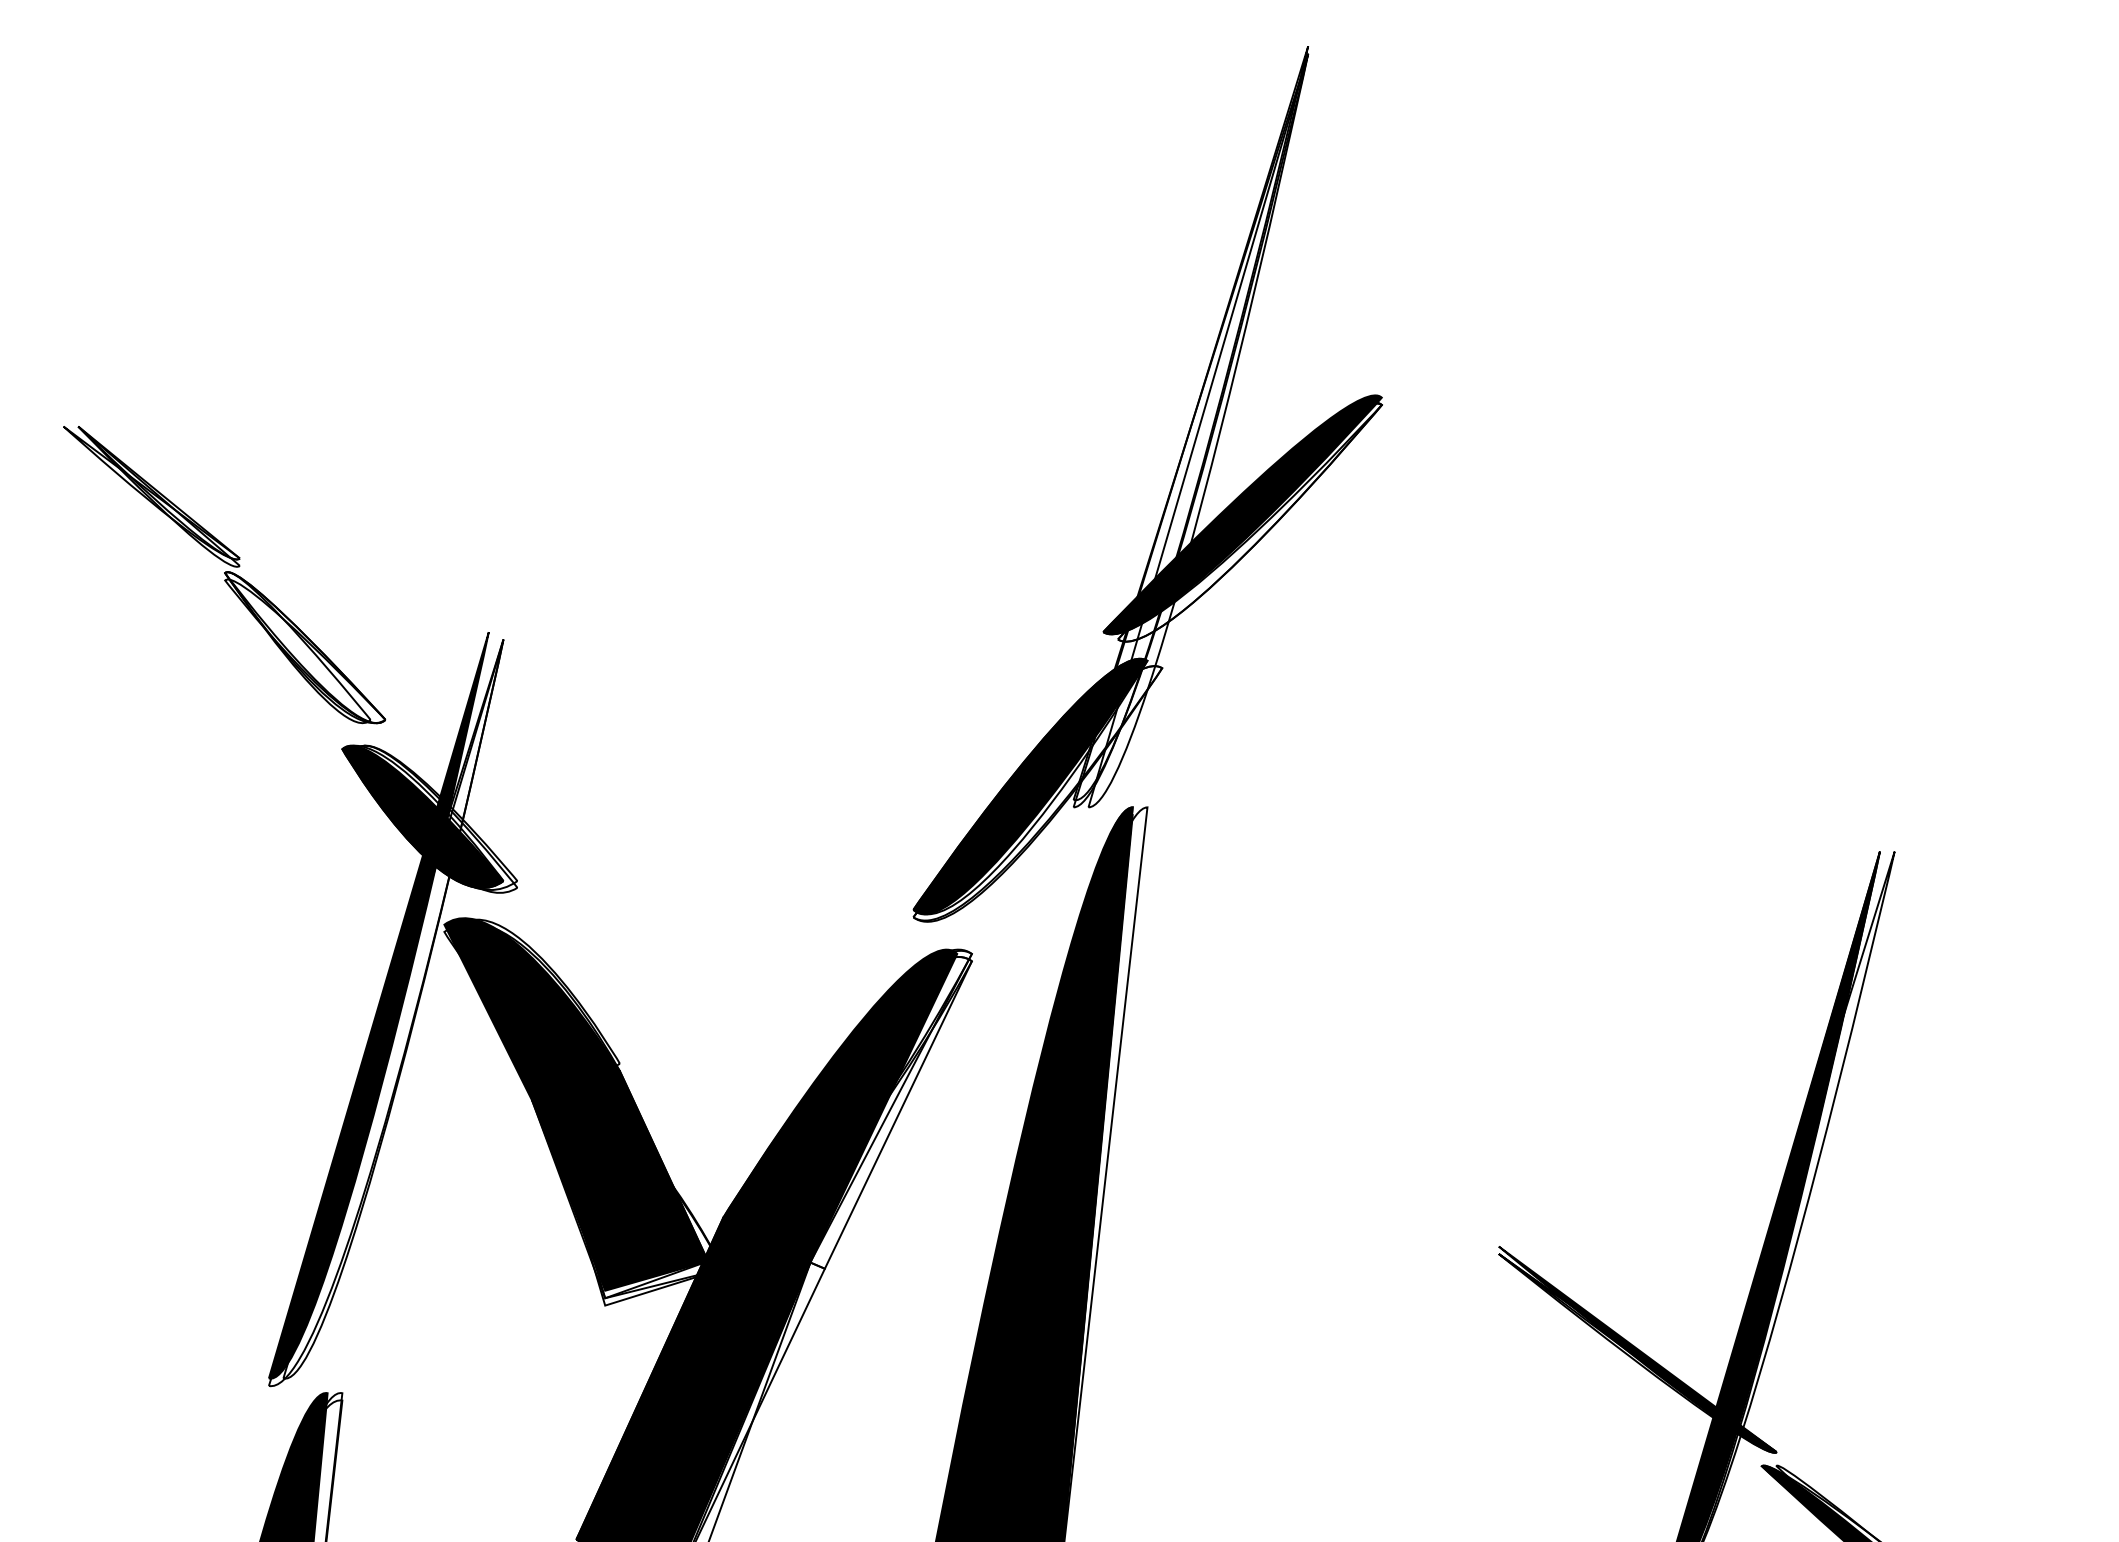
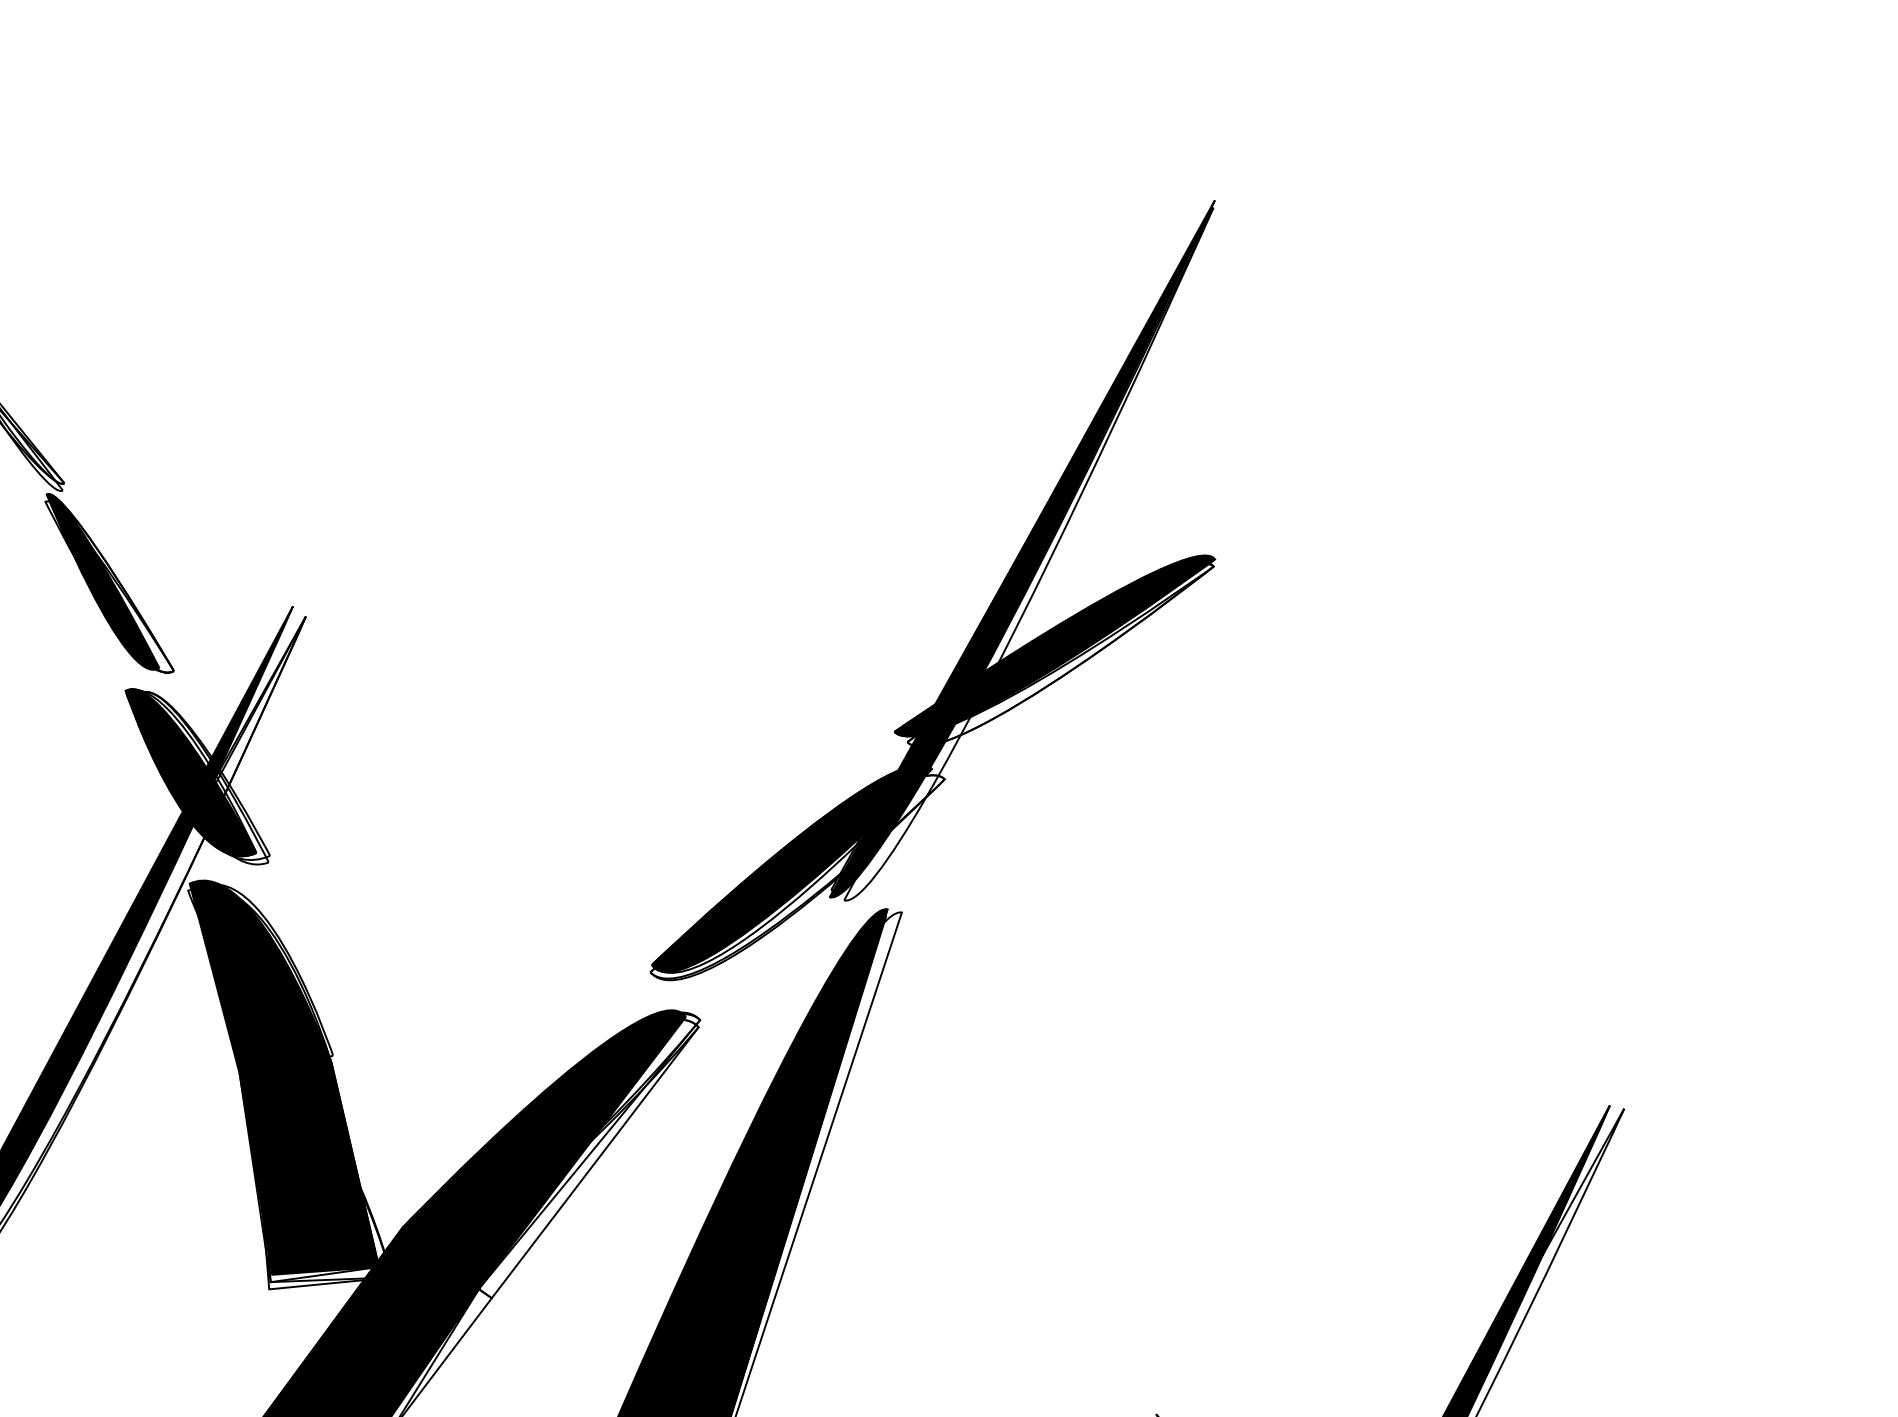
fill: (1190, 426) -> (1021, 548), added
fill: (297, 647) -> (102, 582), added

